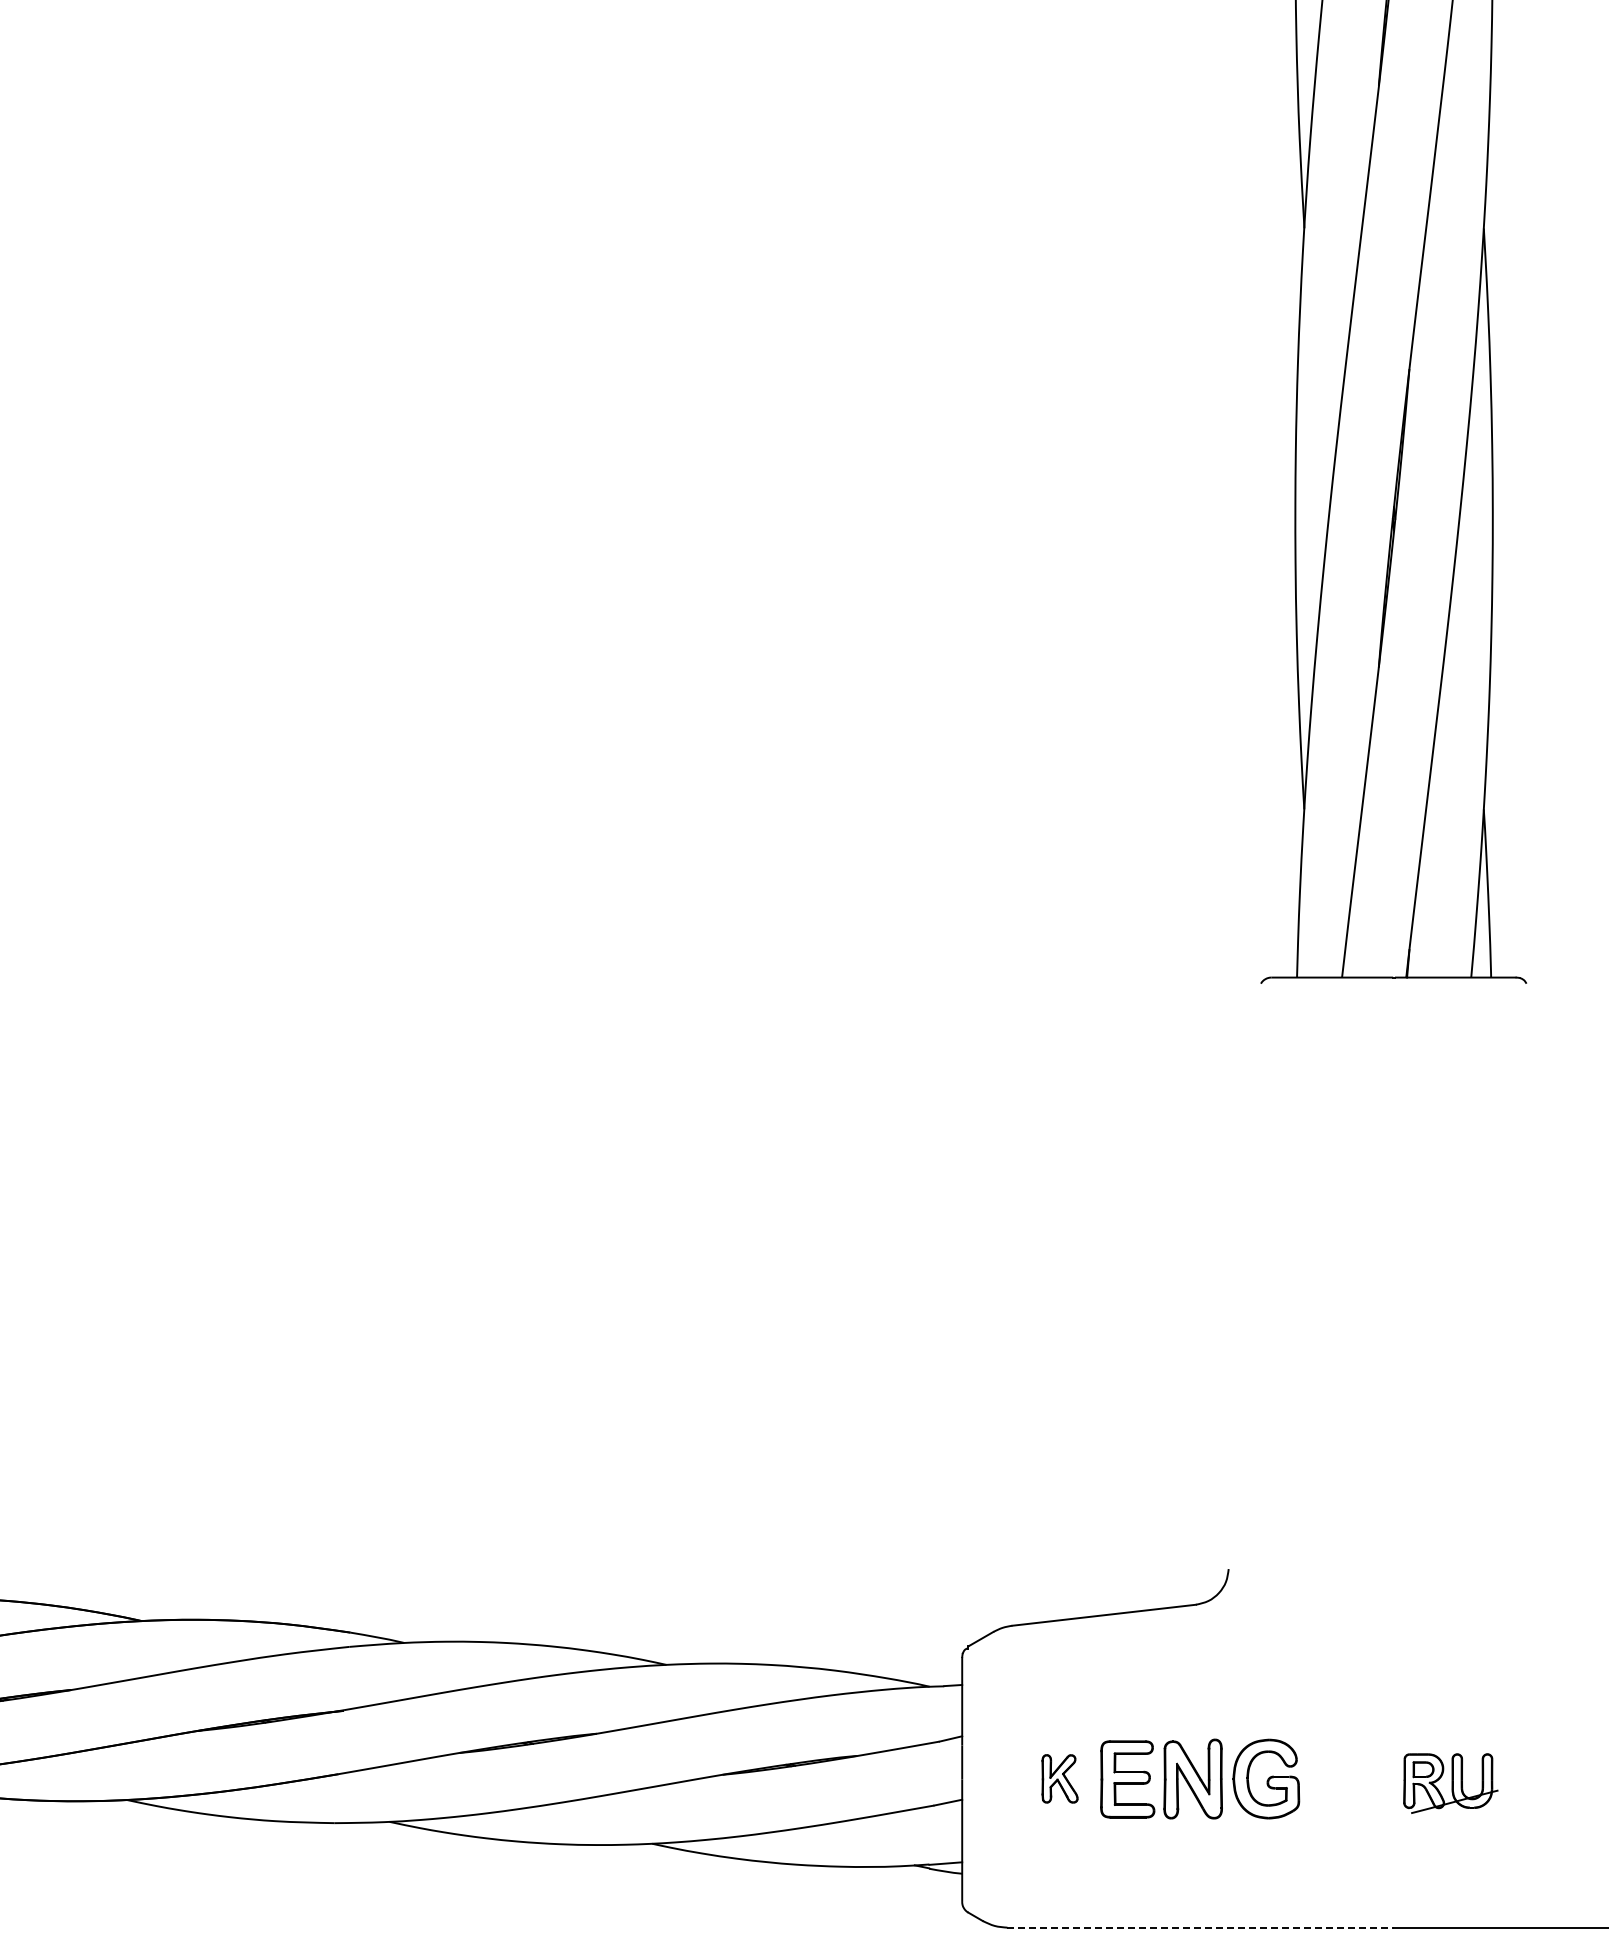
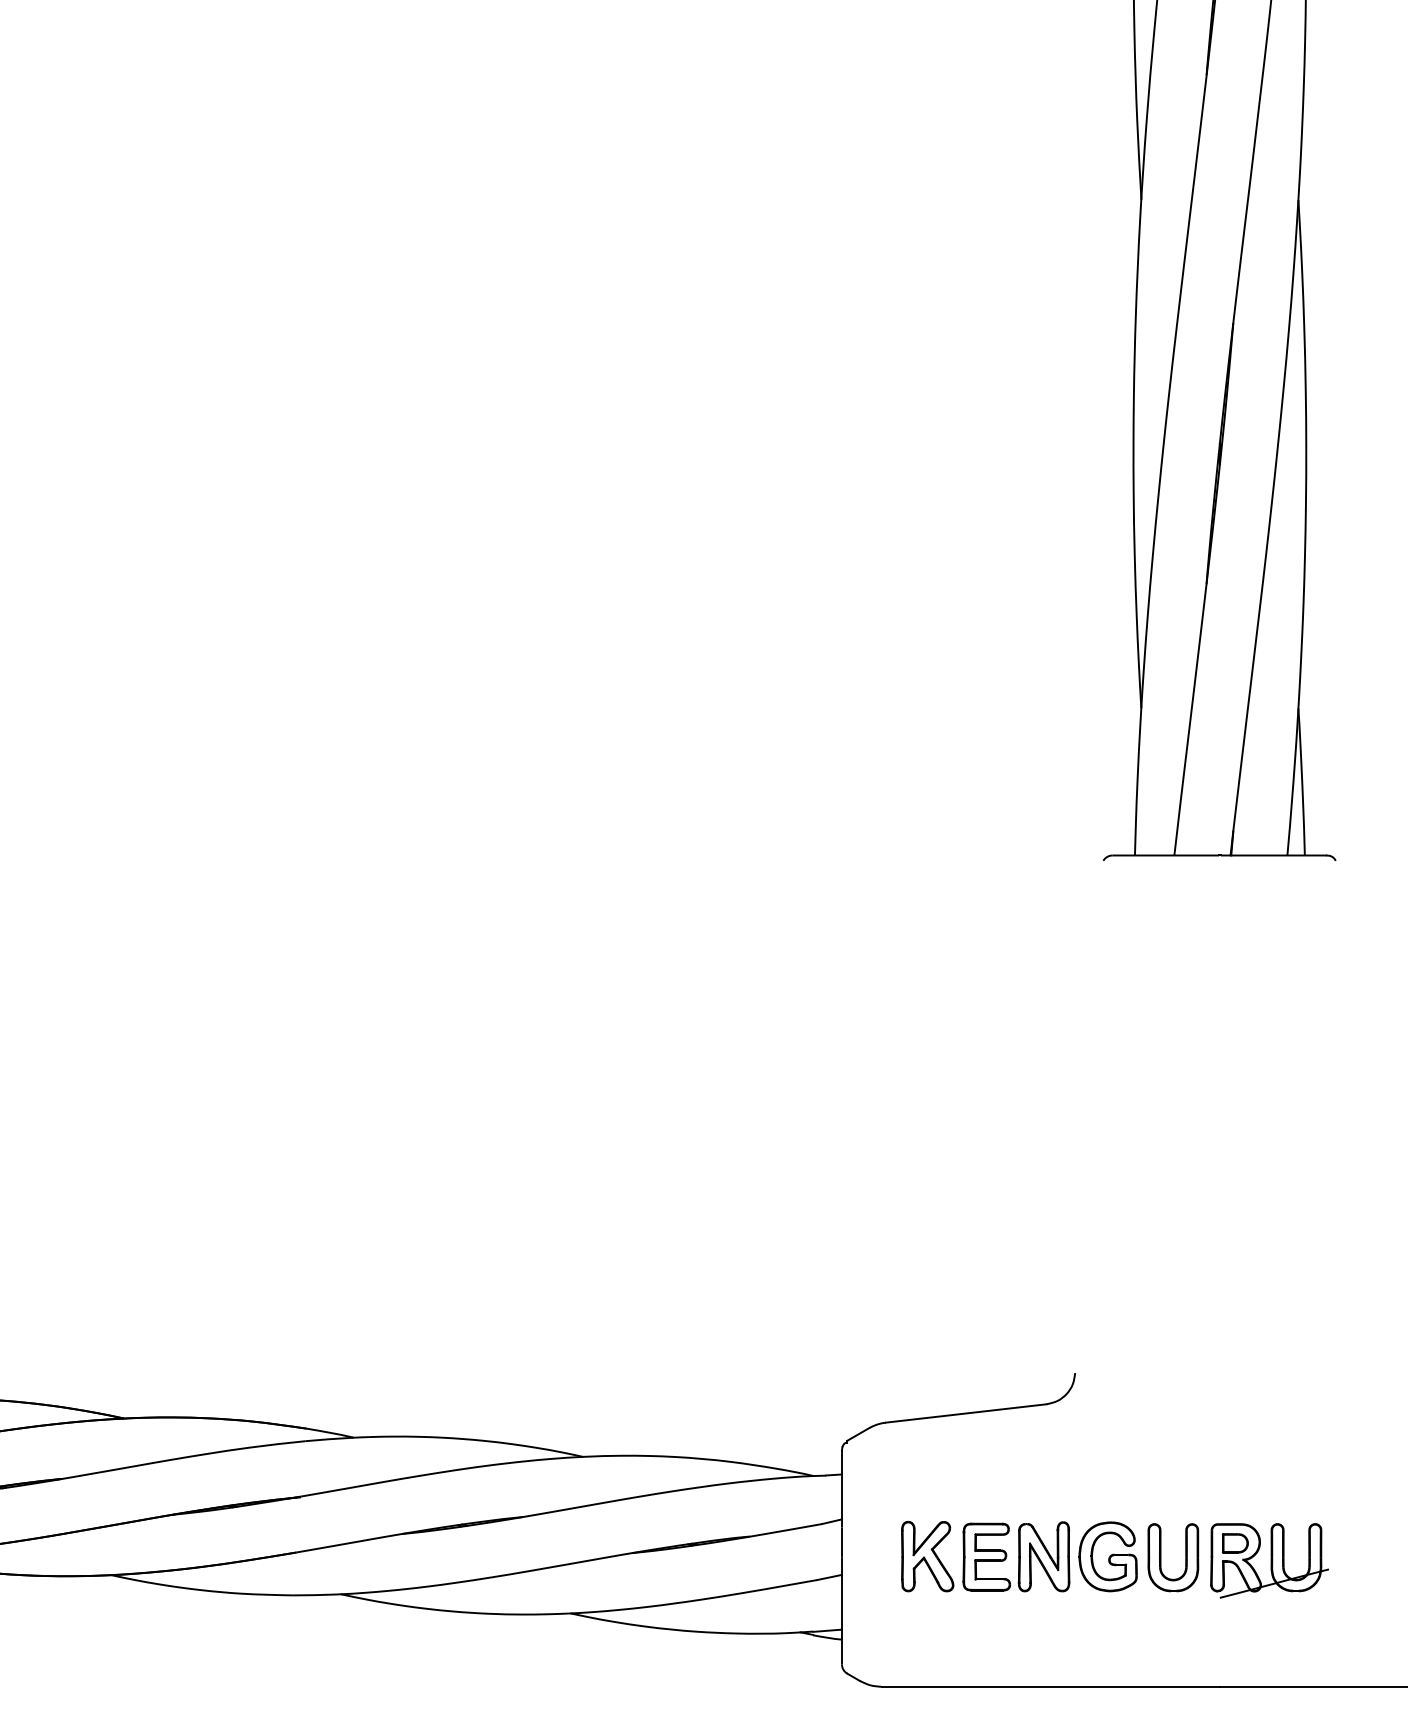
part: (1059, 1778) -> (927, 1556), size x1.67
part: (1327, 1779) -> (1161, 1557), added
part: (1450, 1783) -> (1269, 1560), size x1.43
line: (1201, 1927) -> (1051, 1686), dashed -> solid

